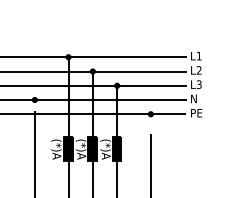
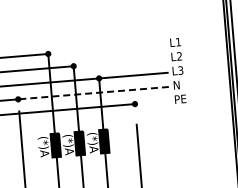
line: (127, 57) -> (107, 49), removed
line: (139, 71) -> (120, 62), removed
line: (110, 100) -> (93, 93), solid -> dashed
line: (168, 114) -> (152, 102), removed

